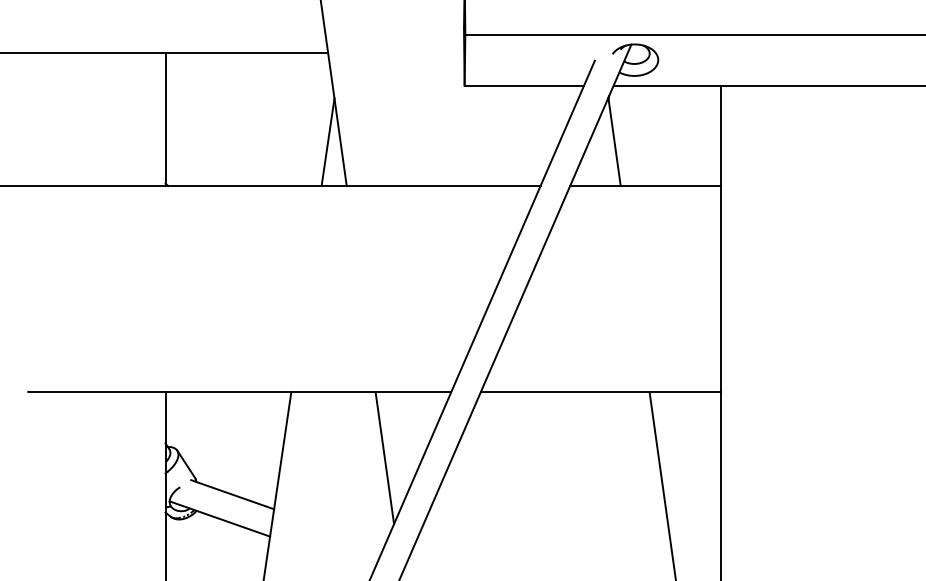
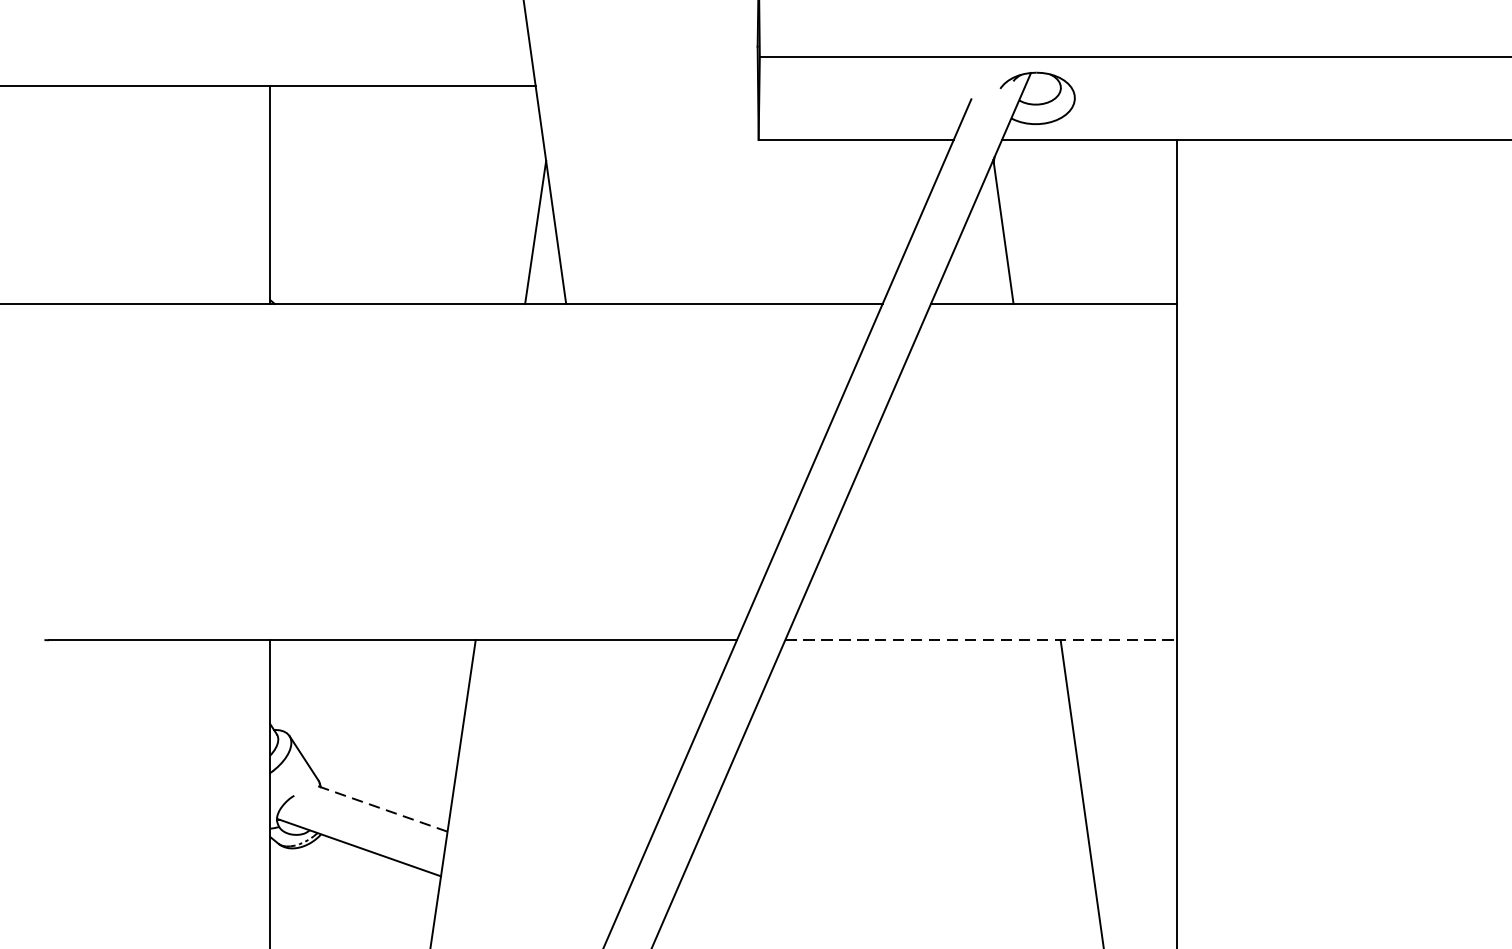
line: (600, 391) -> (980, 639), solid -> dashed
line: (384, 457) -> (627, 747), removed
line: (232, 494) -> (379, 807), solid -> dashed

